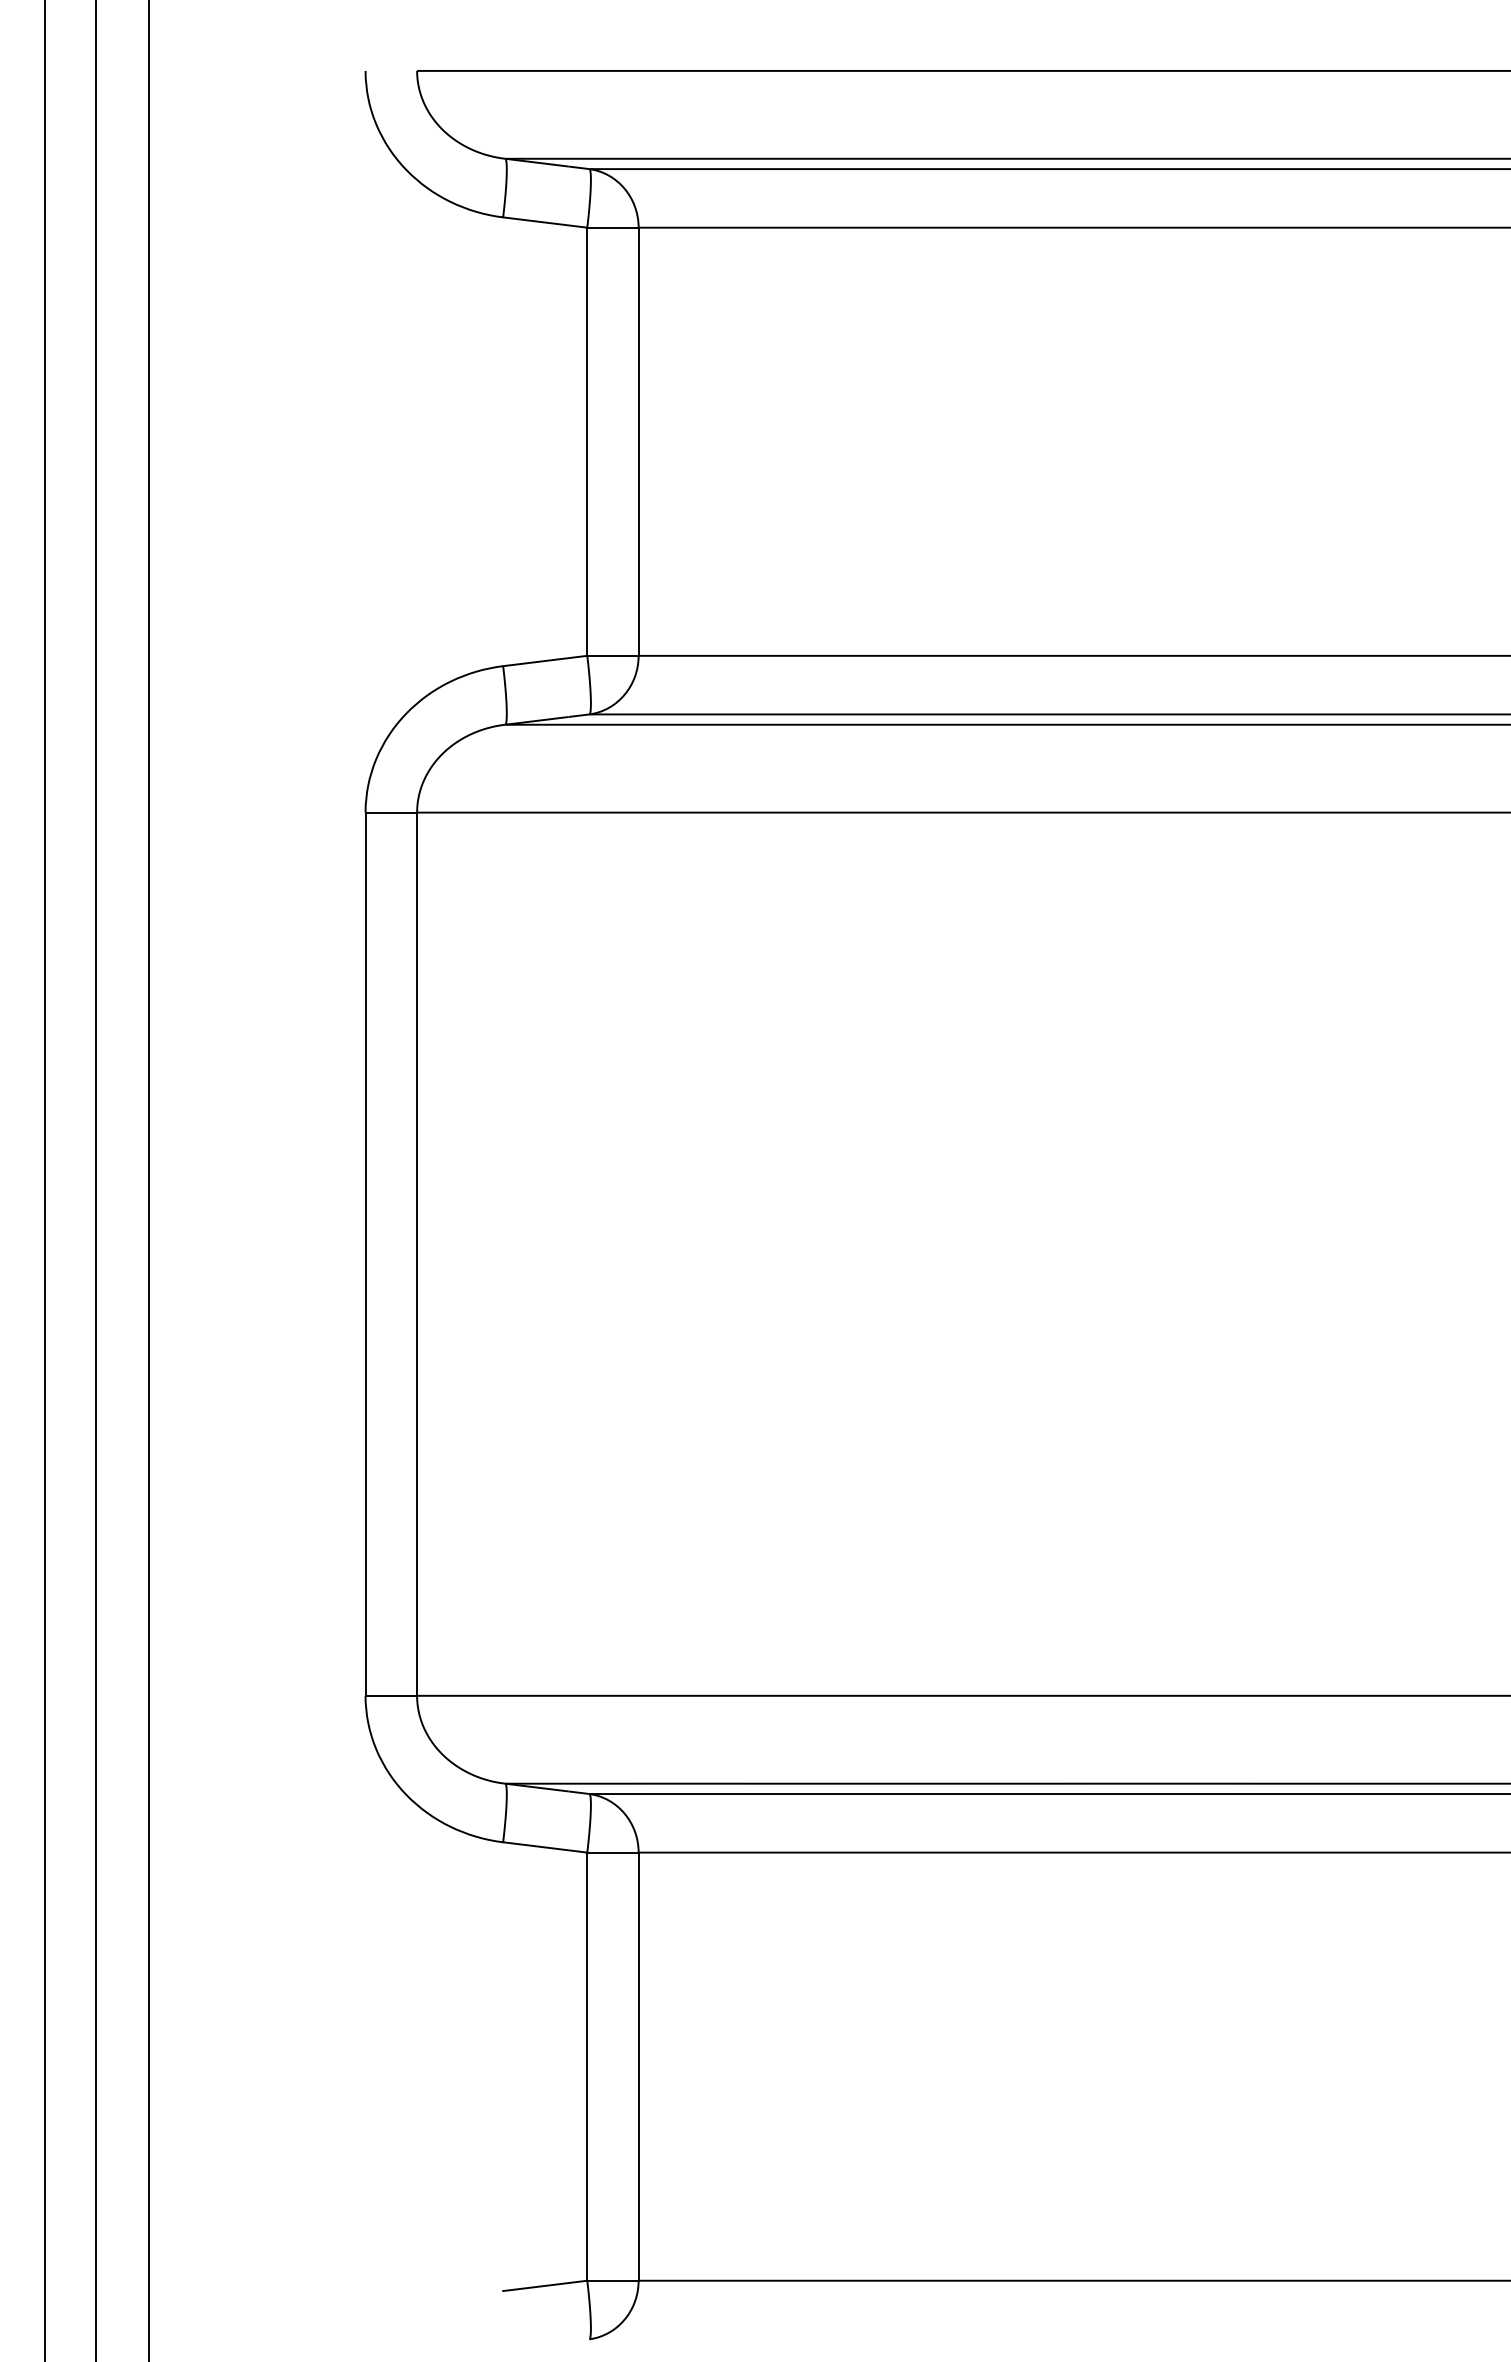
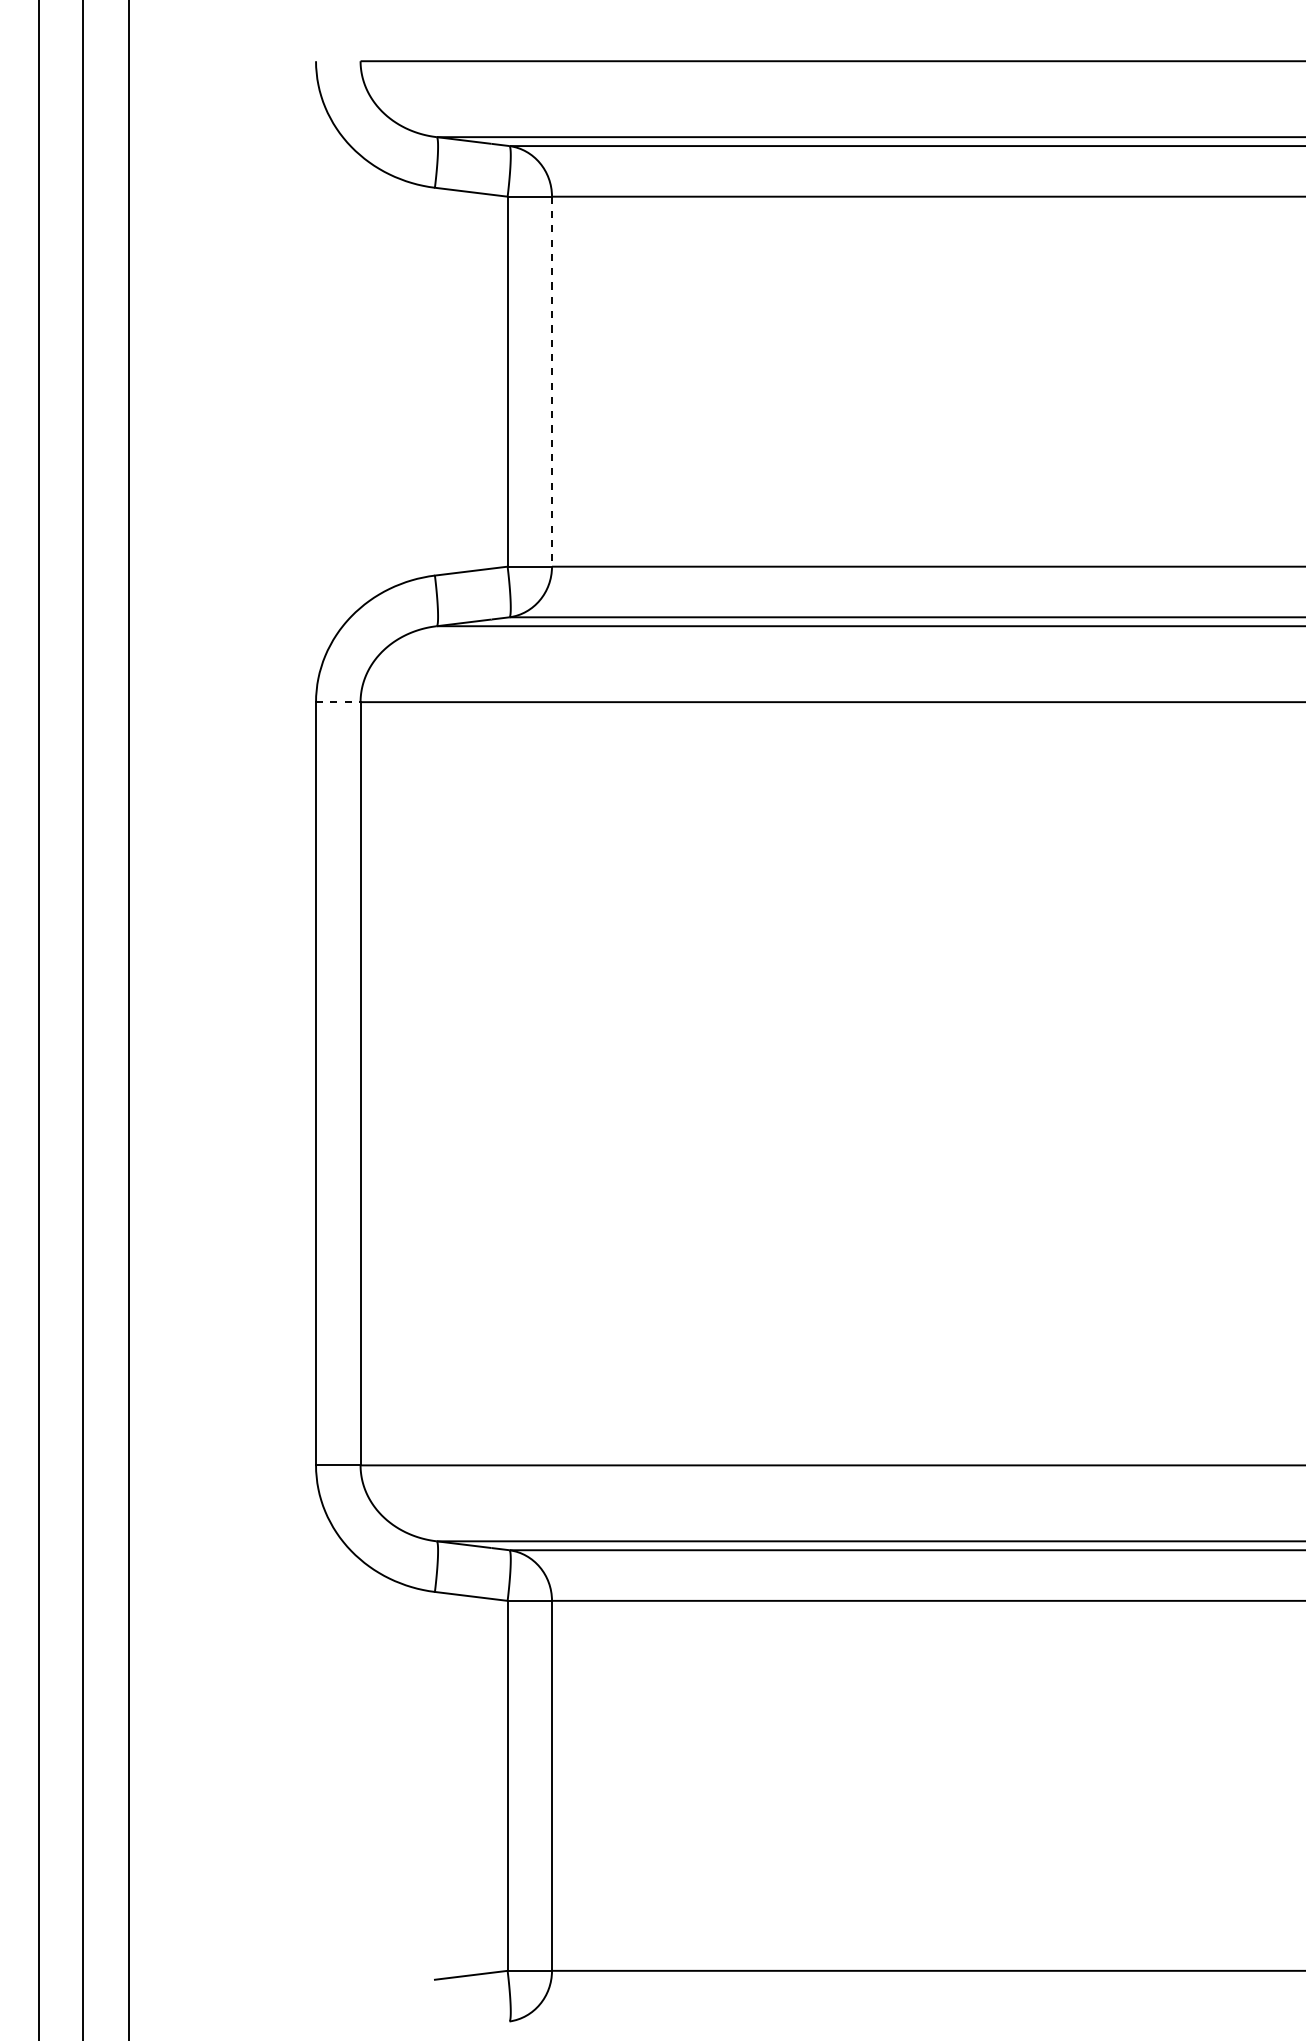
line: (639, 441) -> (552, 381), solid -> dashed
line: (391, 813) -> (338, 702), solid -> dashed

